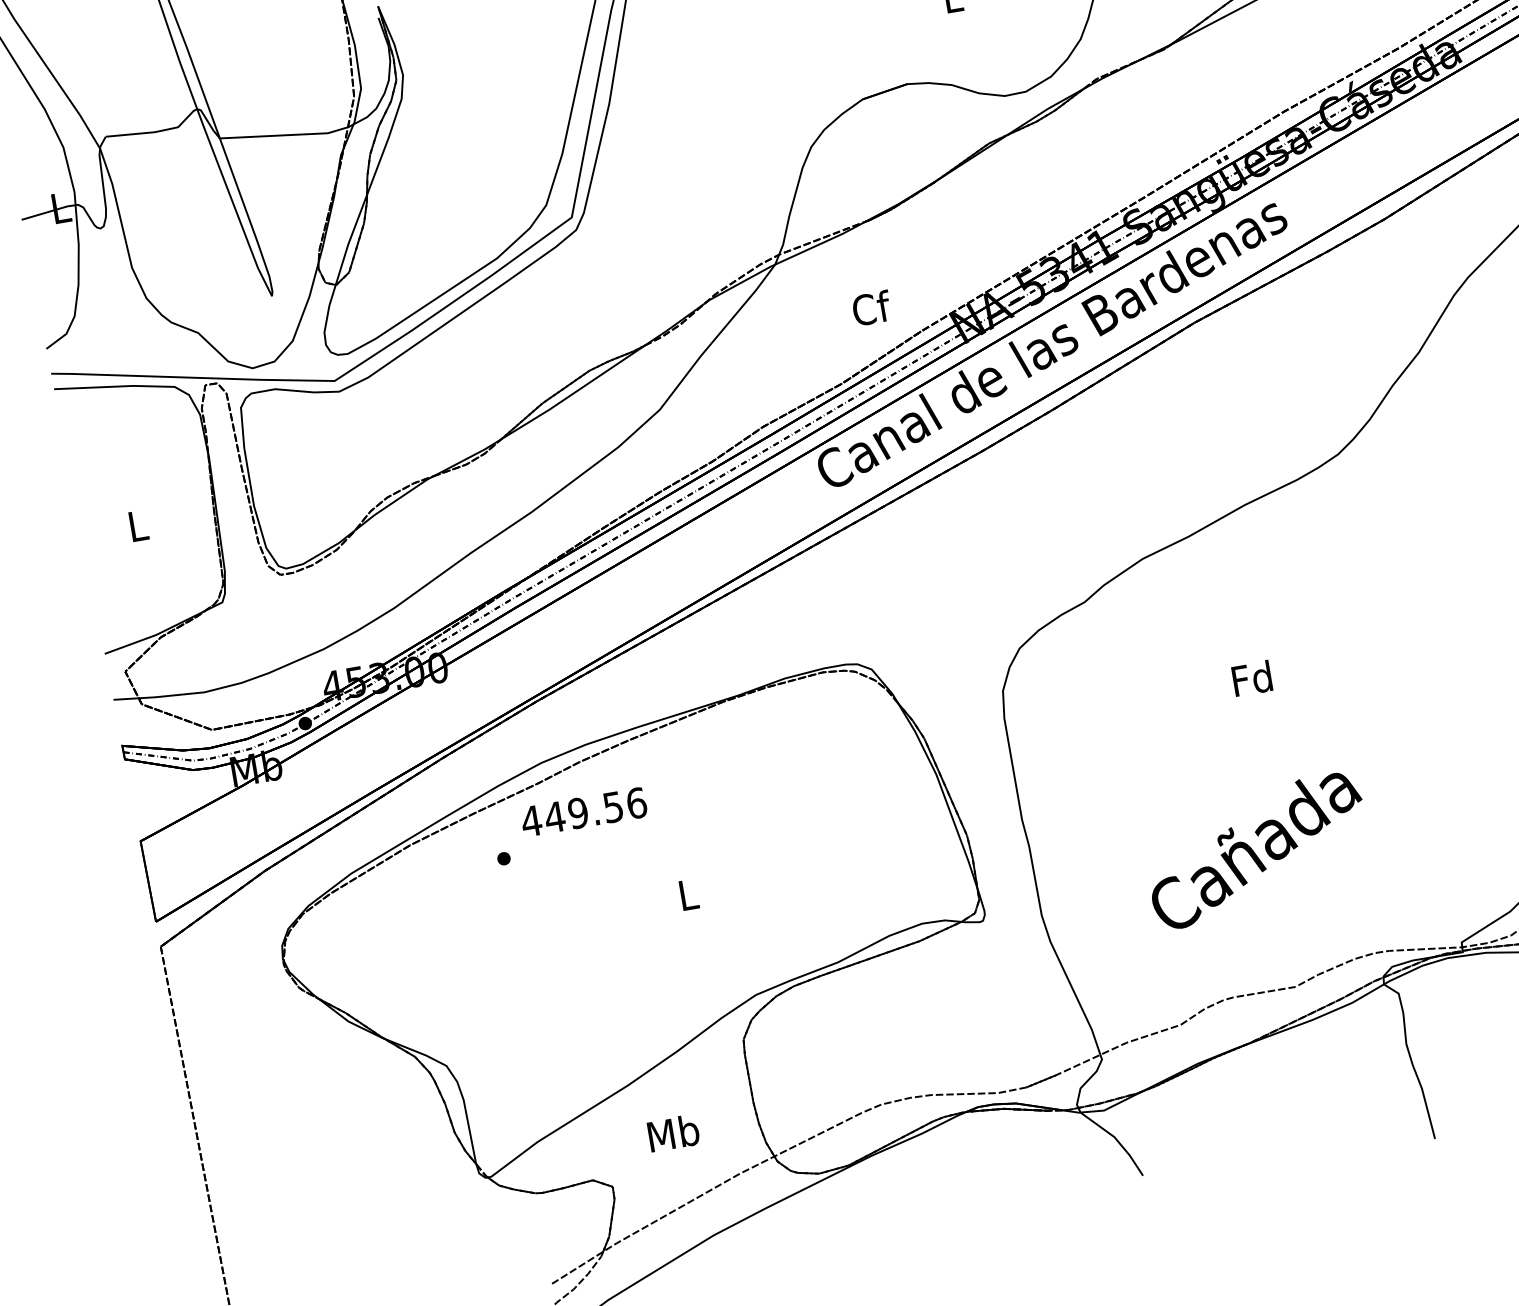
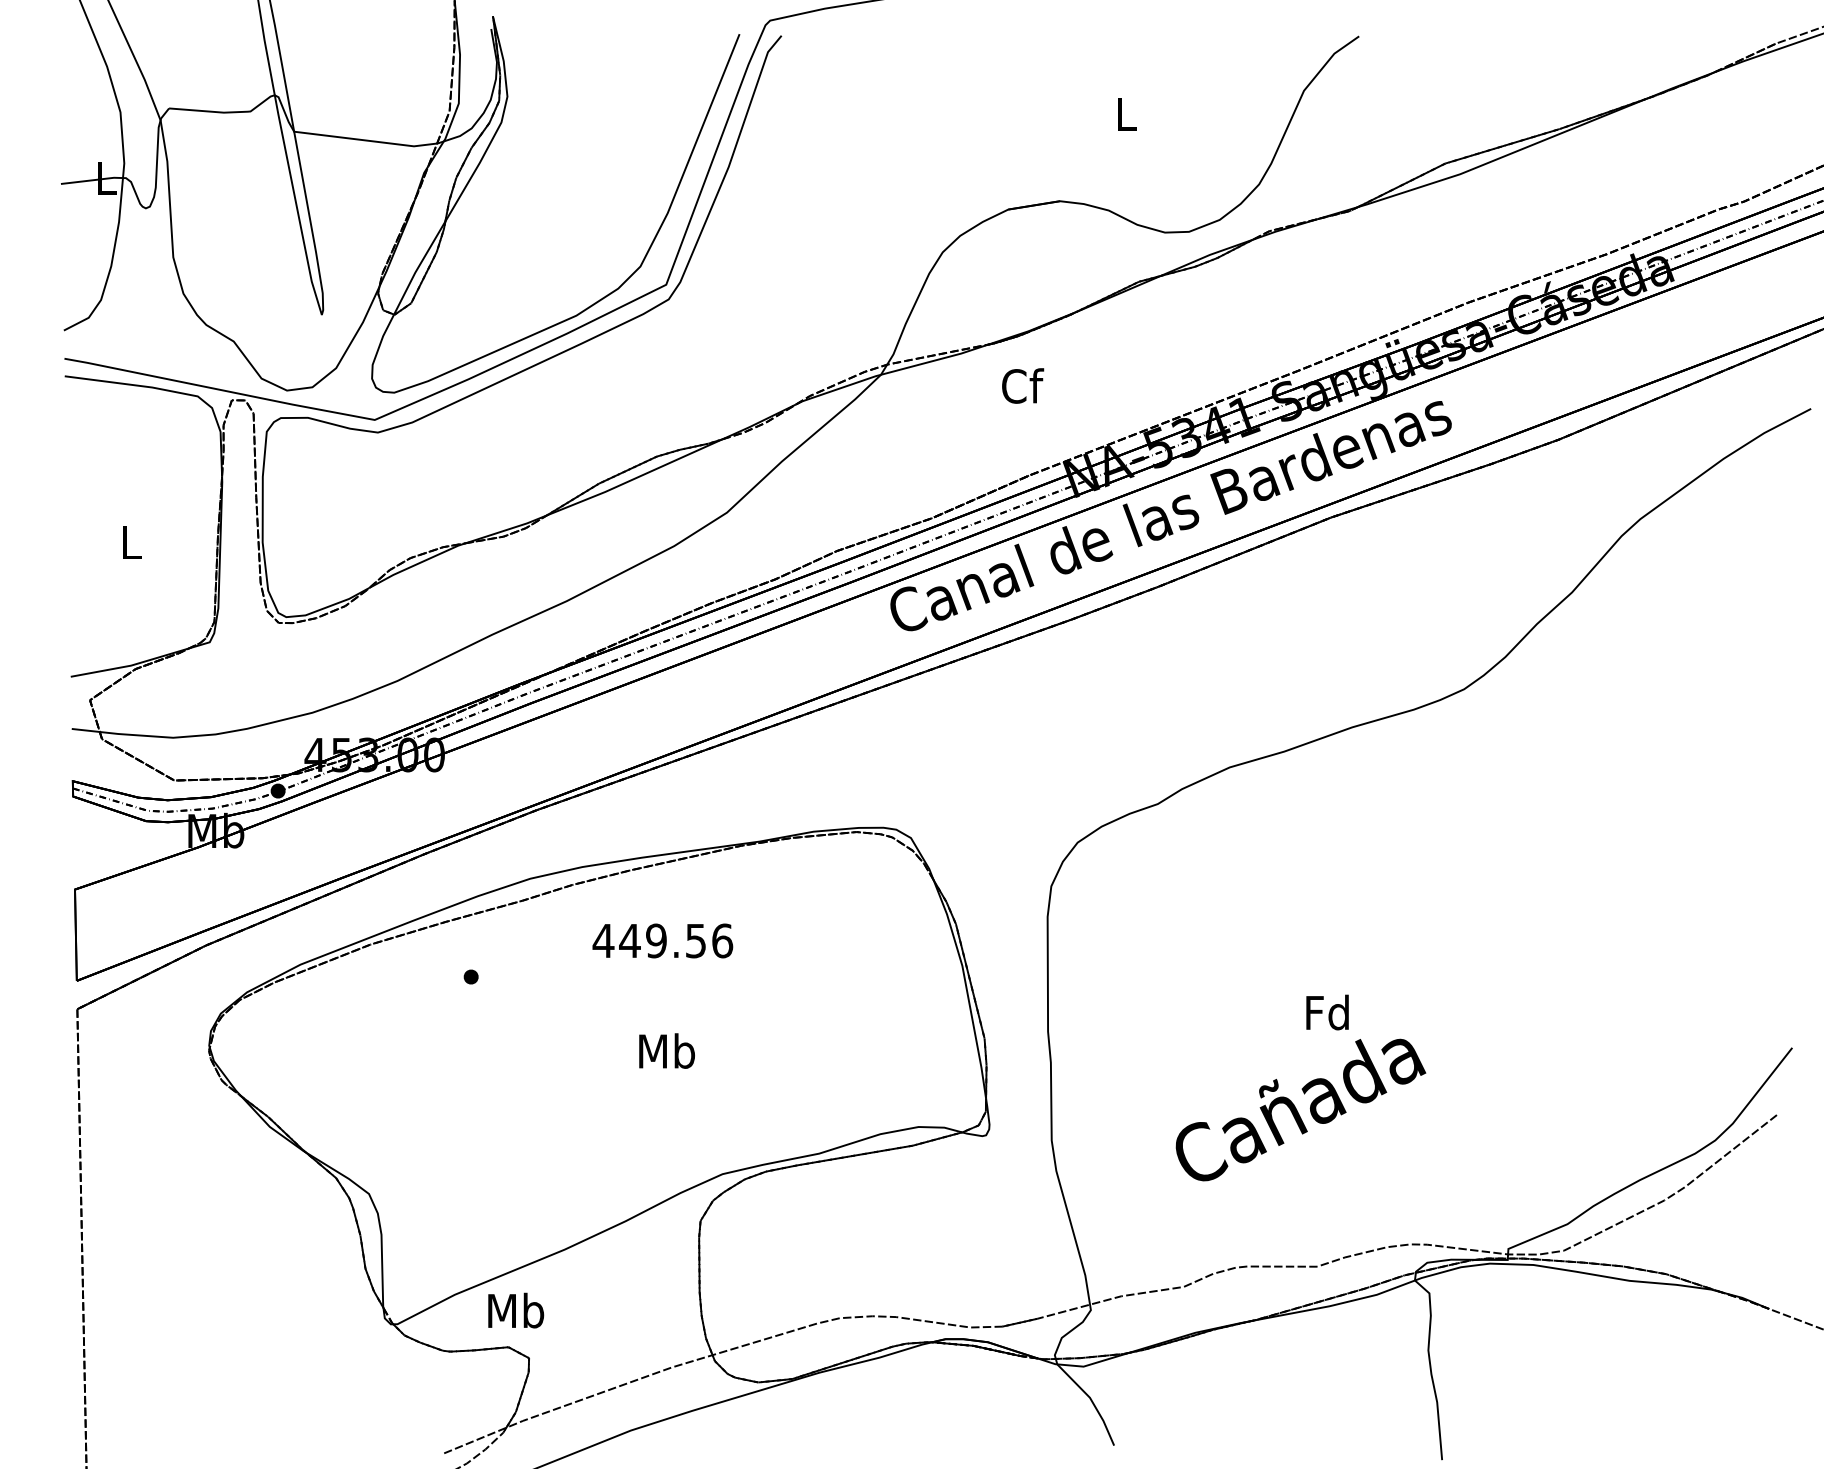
text: (872, 307) -> (1023, 385), moved
text: (1252, 678) -> (1327, 1012), moved
text: (583, 811) -> (662, 940), moved
text: (688, 894) -> (667, 1050), L -> Mb
text: (673, 1133) -> (516, 1310), moved

